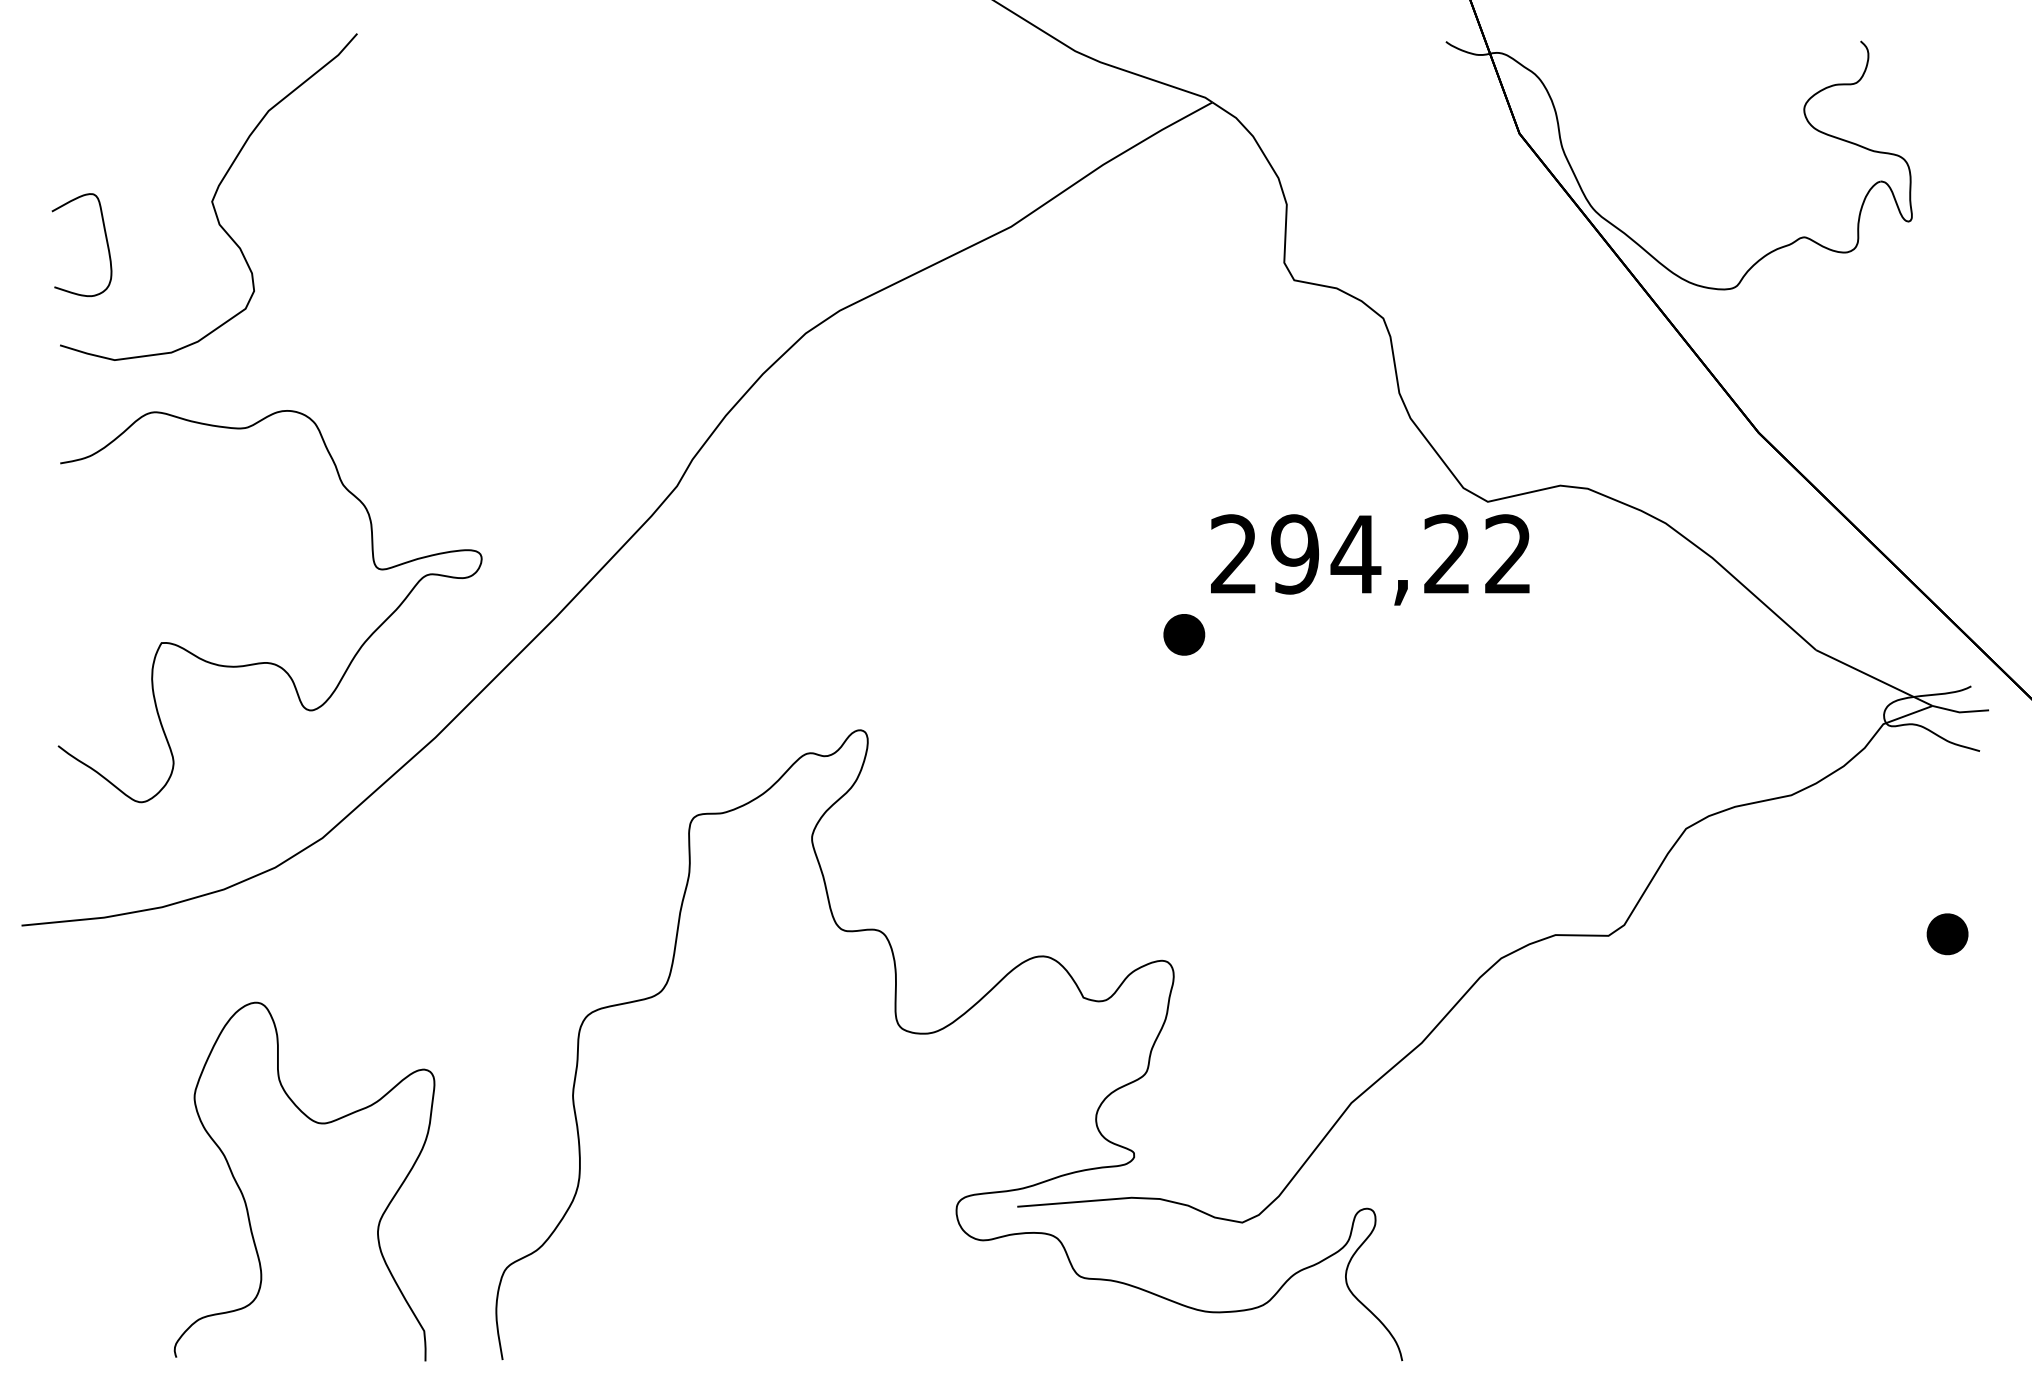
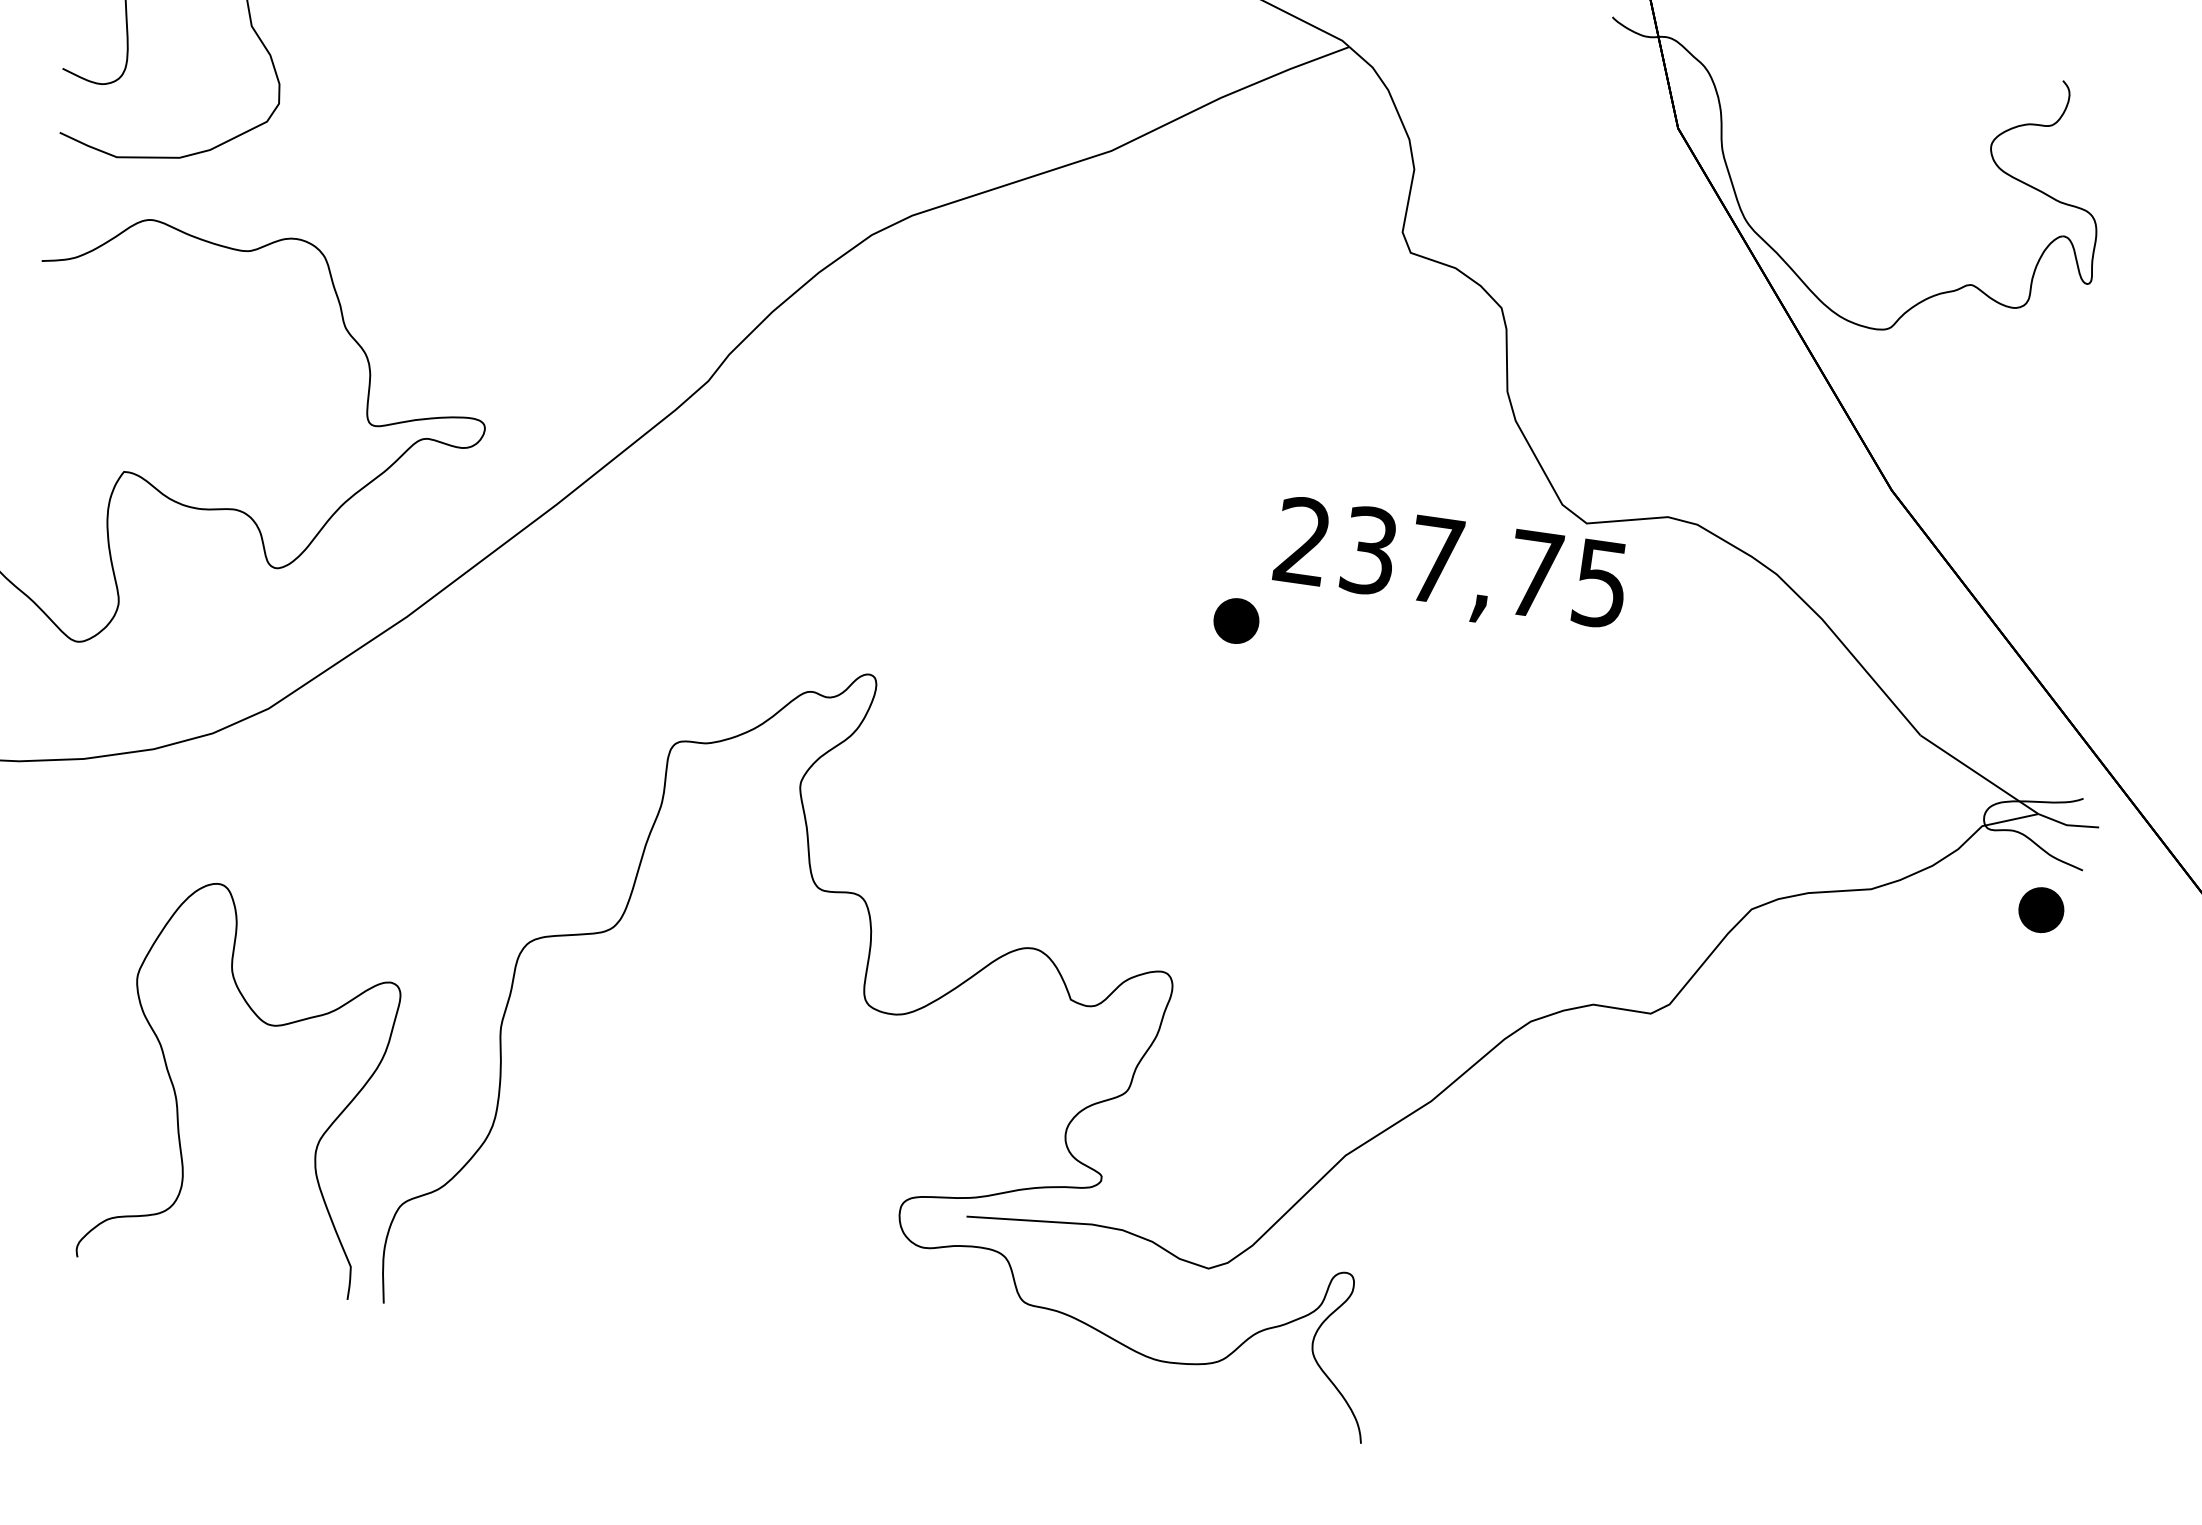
text: (1400, 554) -> (1483, 567), 294,22 -> 237,75
part: (1947, 934) -> (2041, 910), moved
curve: (319, 1124) -> (268, 1026), moved

